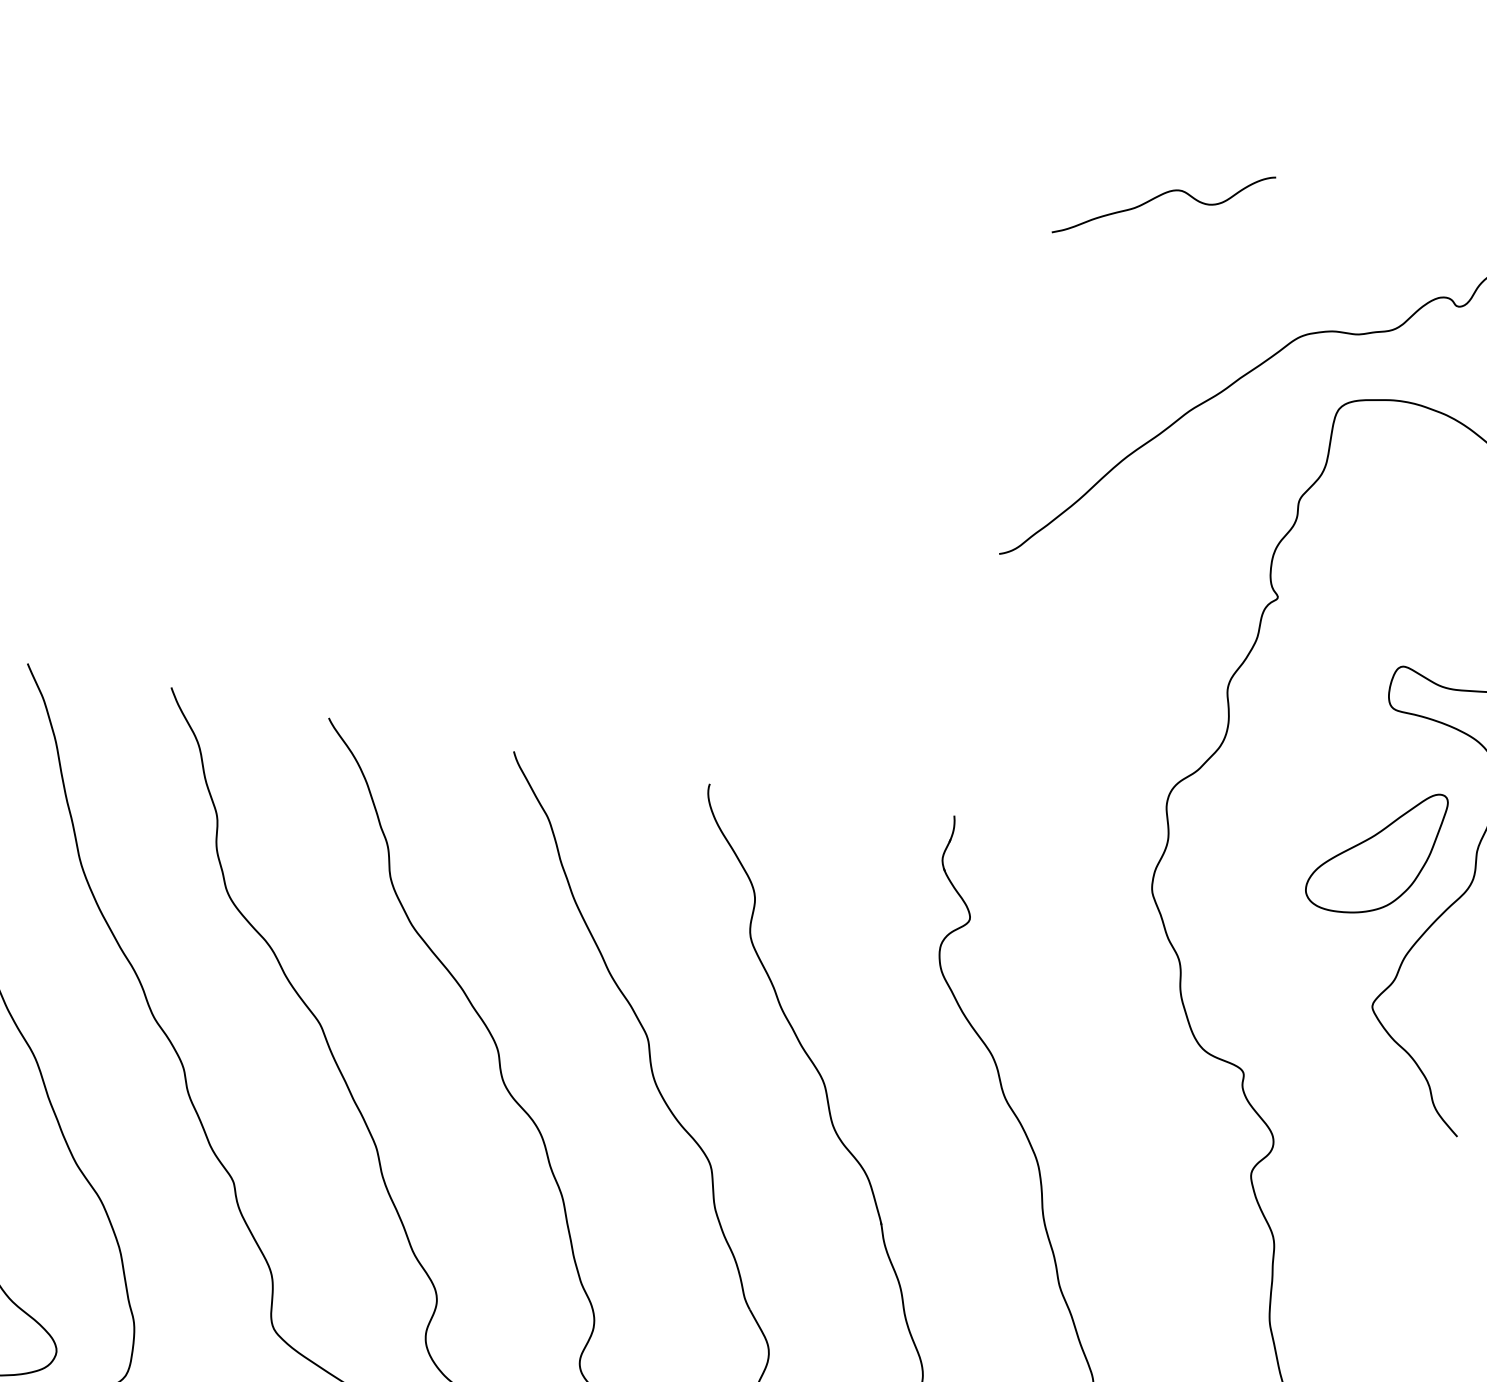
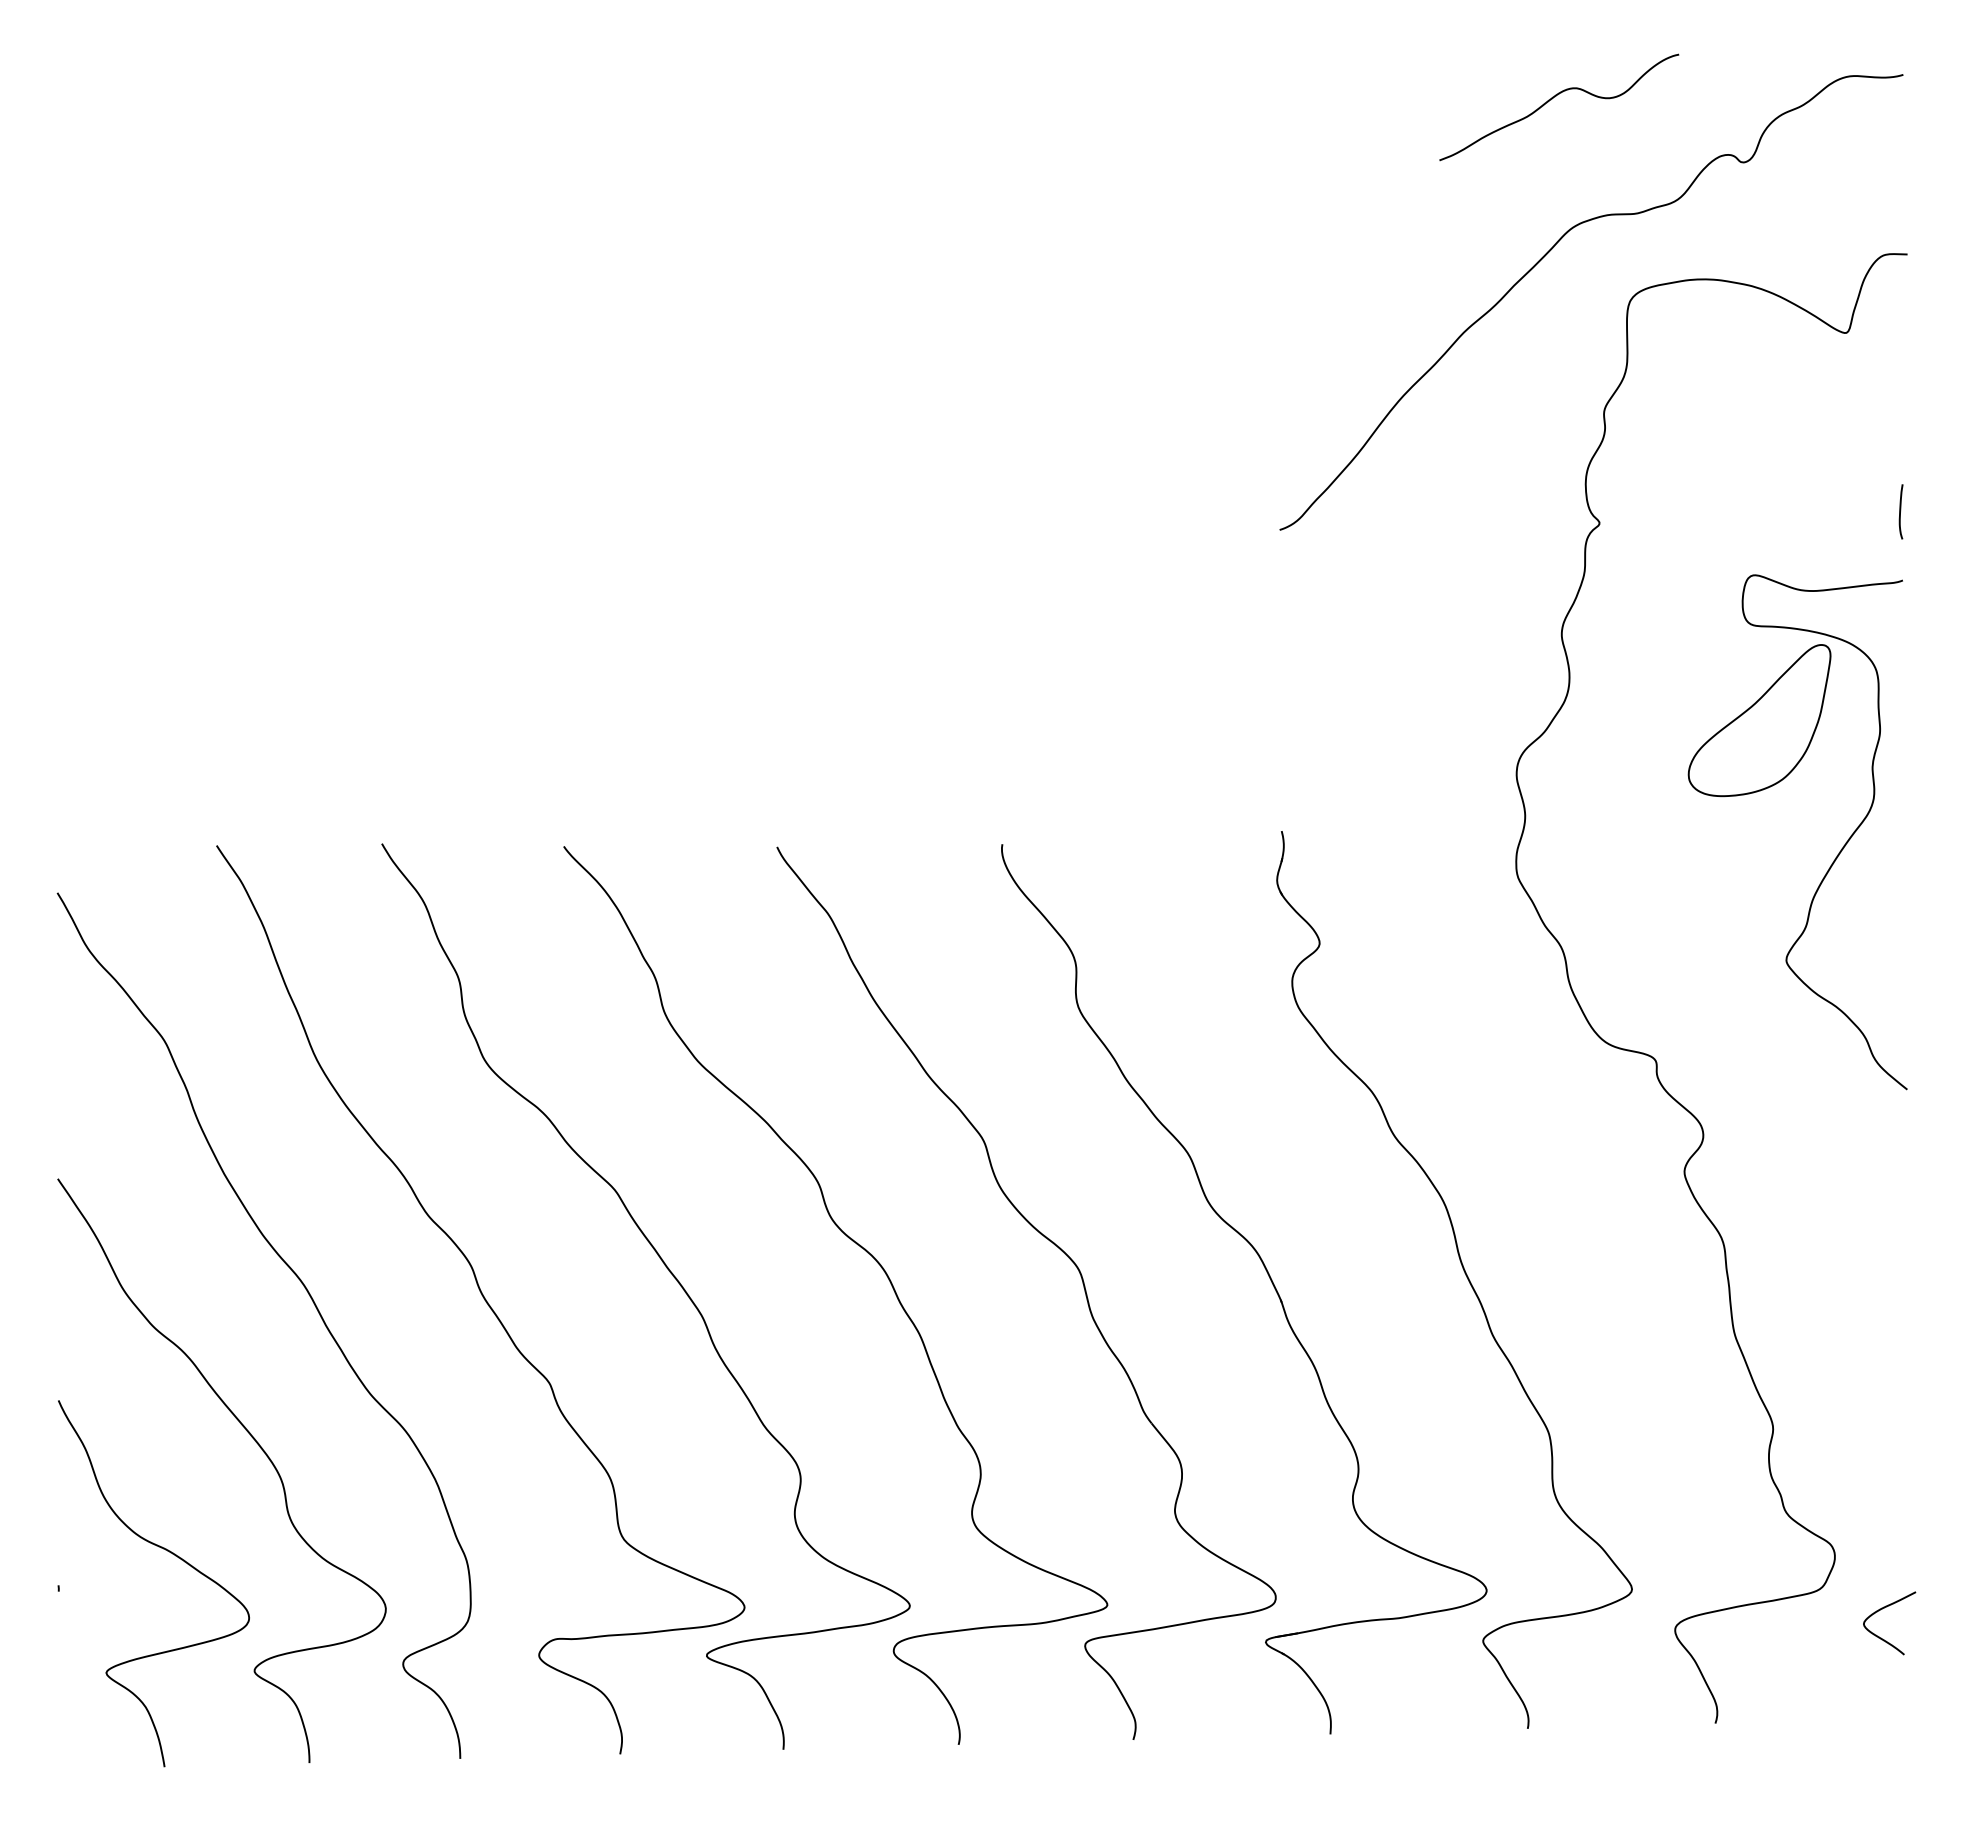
curve: (1159, 196) -> (1552, 99), moved
part: (1375, 850) -> (1759, 720), moved

